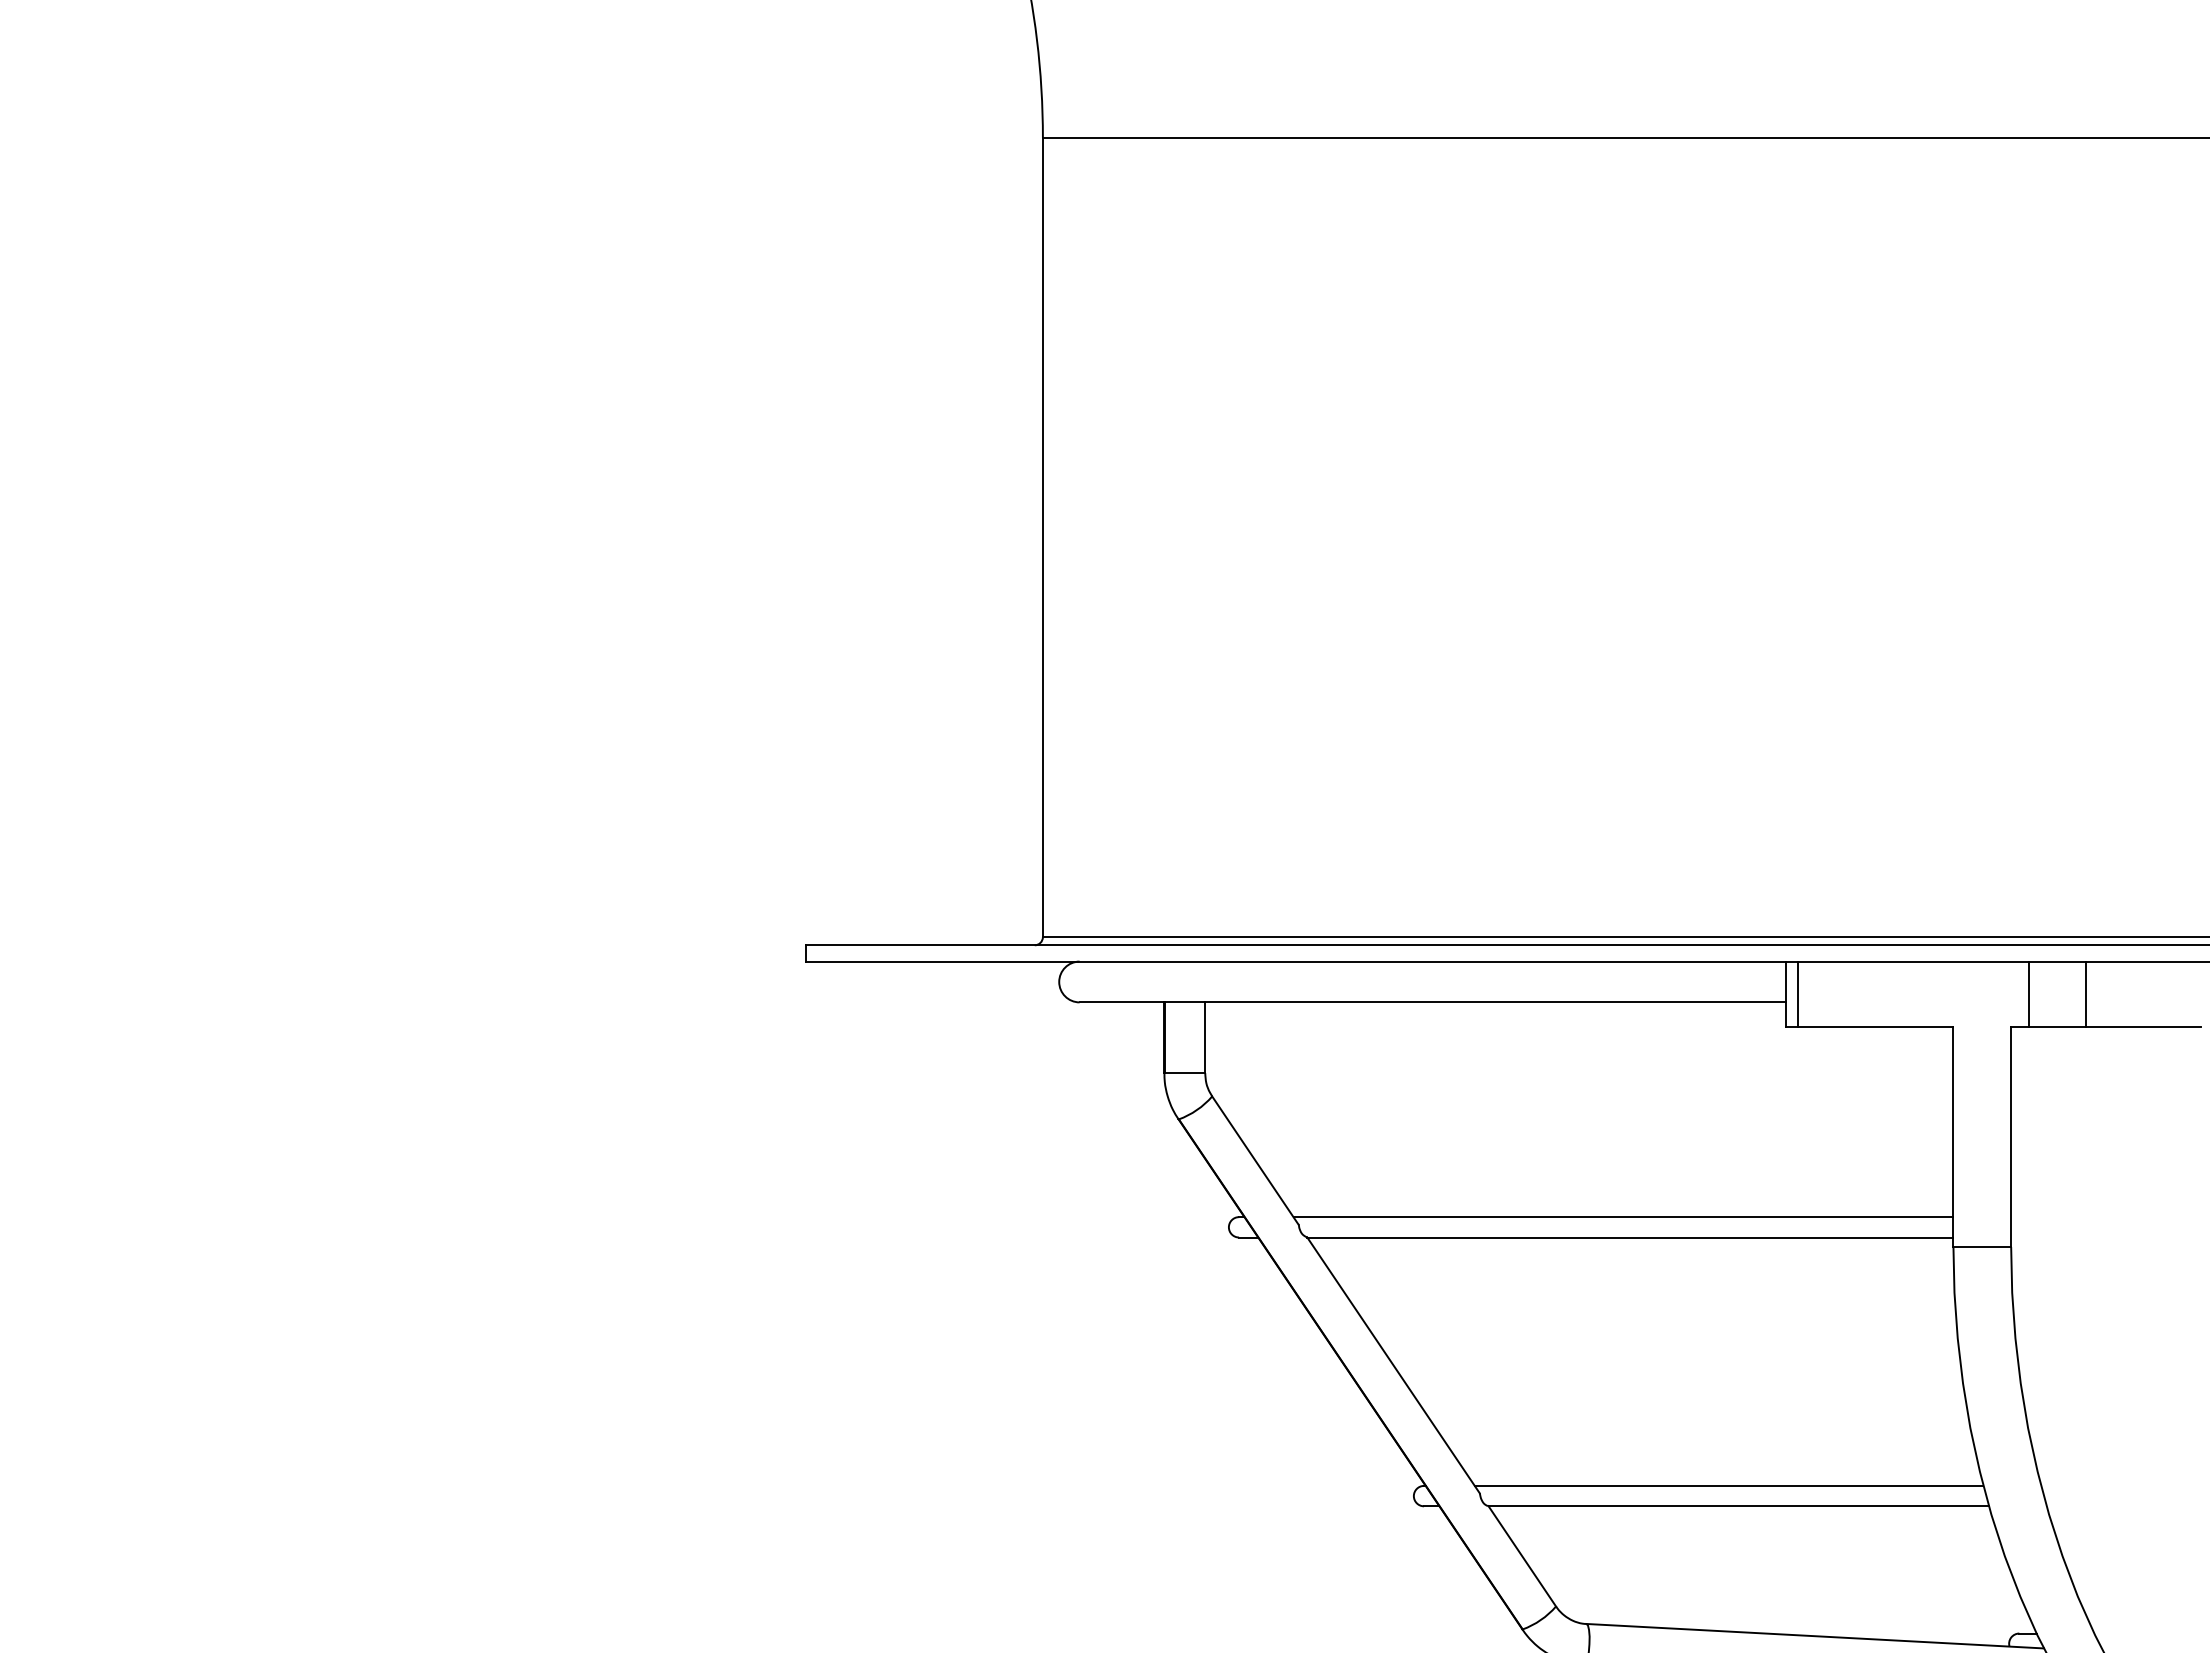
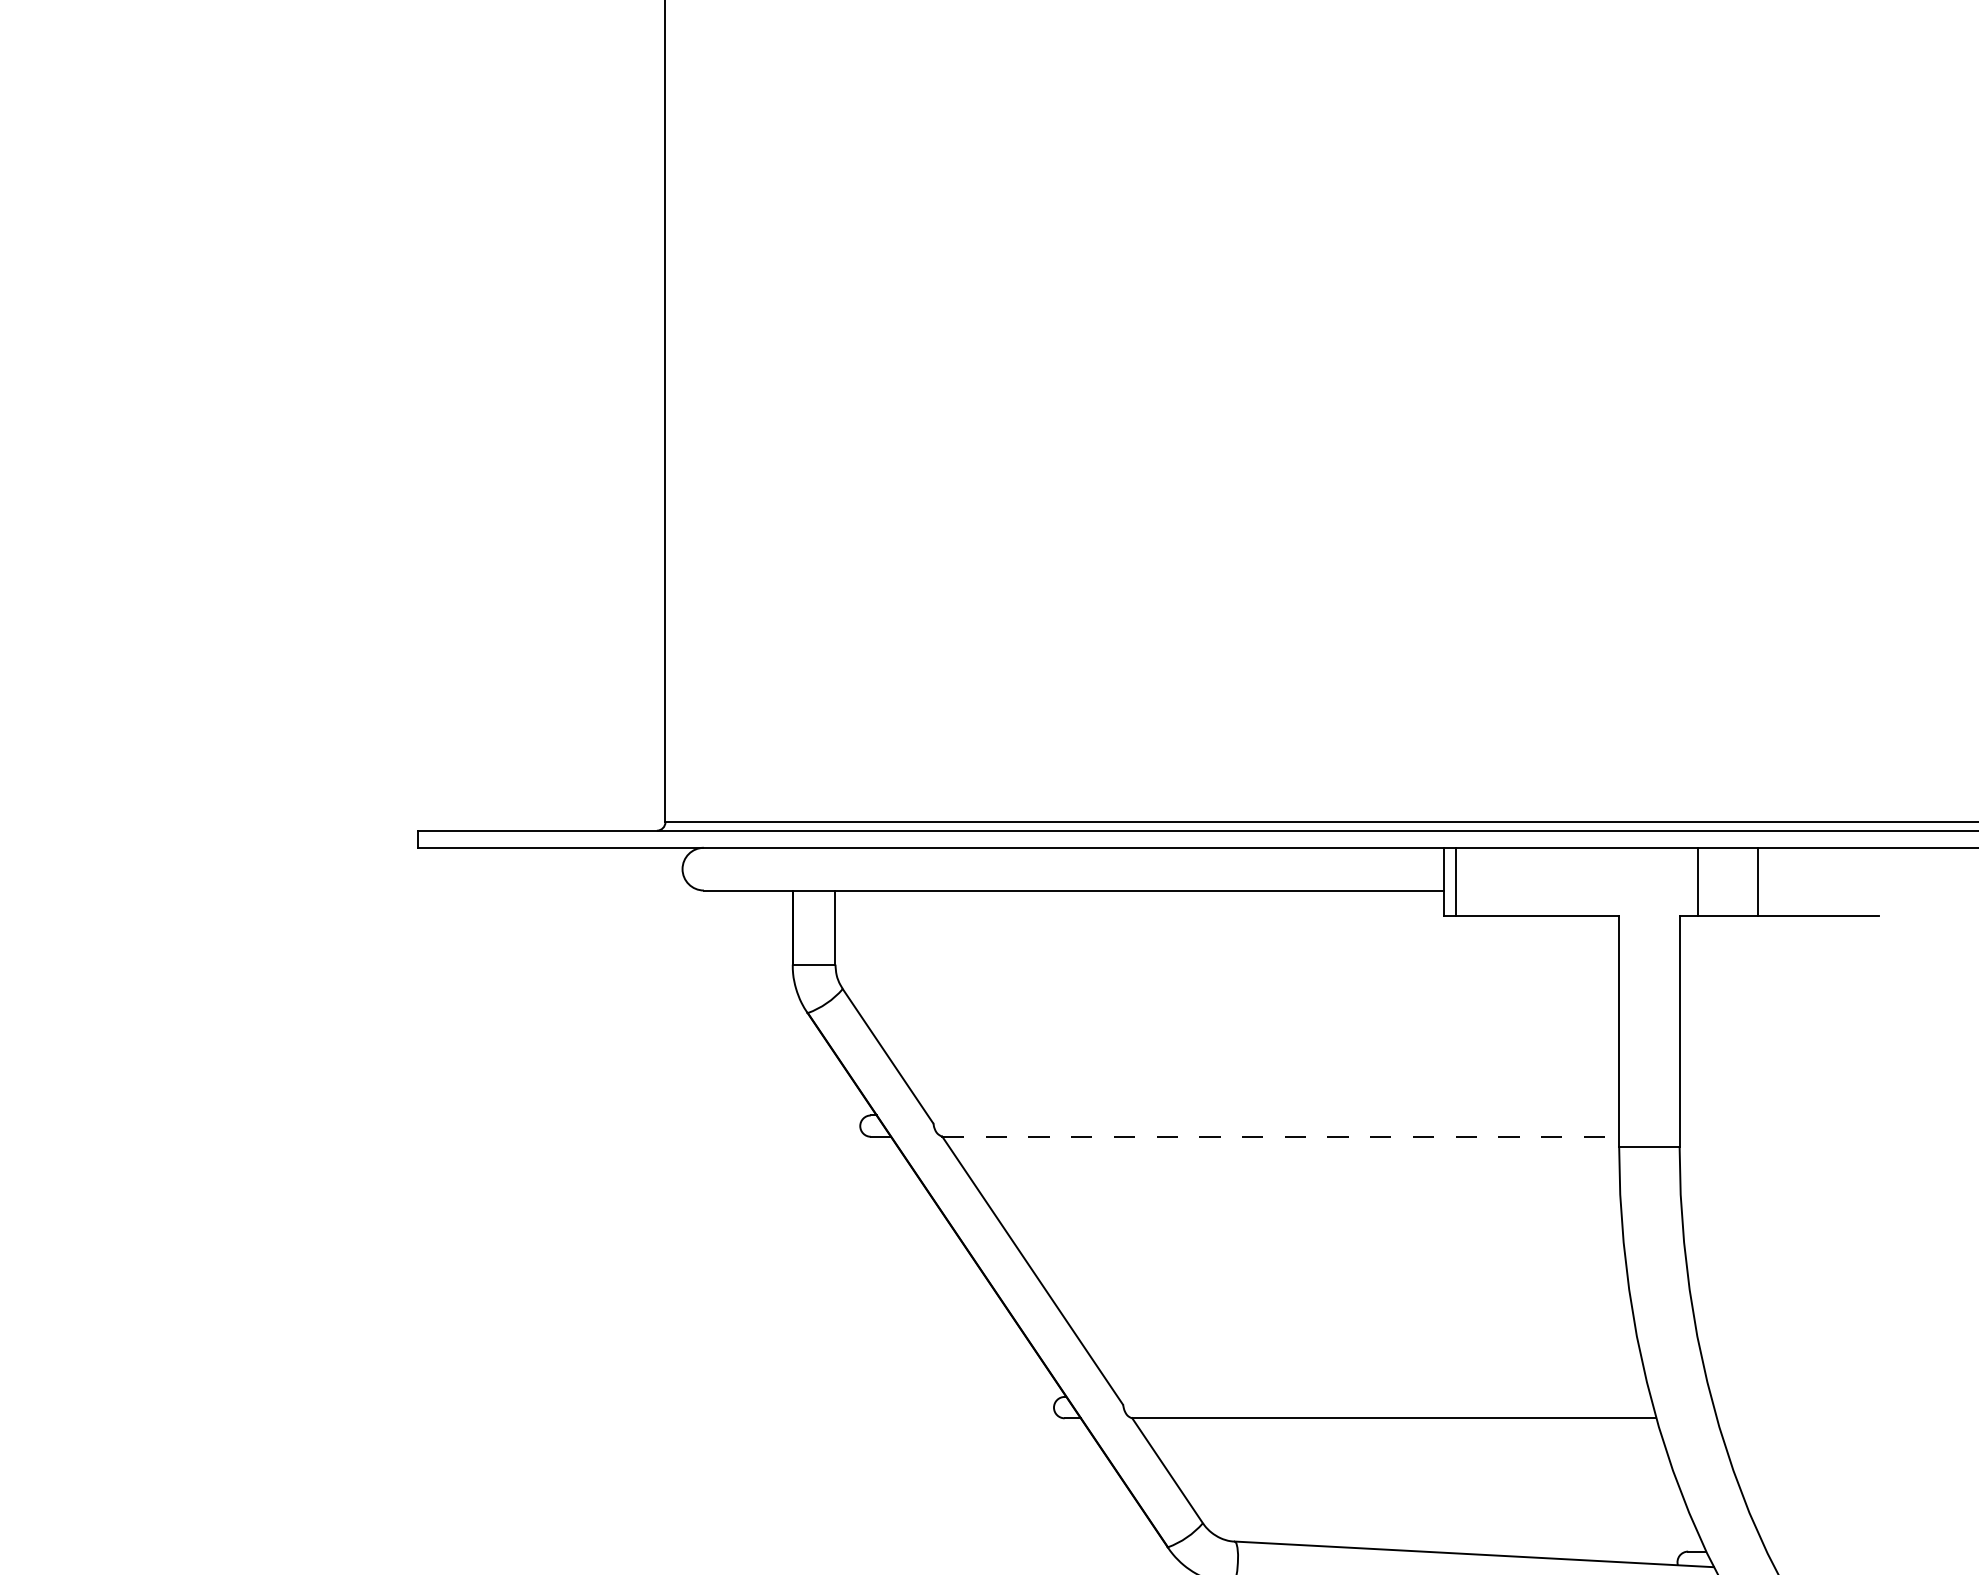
line: (1623, 1217) -> (1273, 1115), removed
line: (1630, 1237) -> (1280, 1136), solid -> dashed
line: (1728, 1485) -> (1383, 1396), removed

